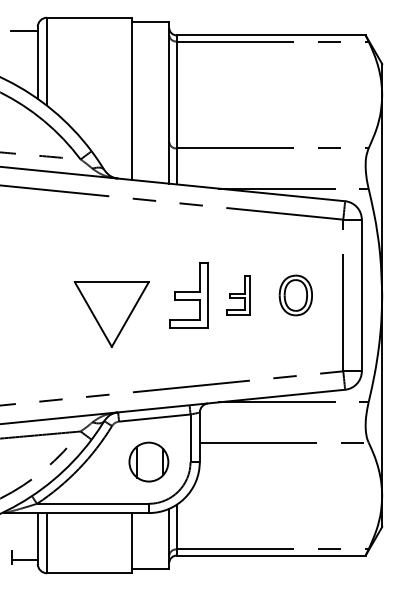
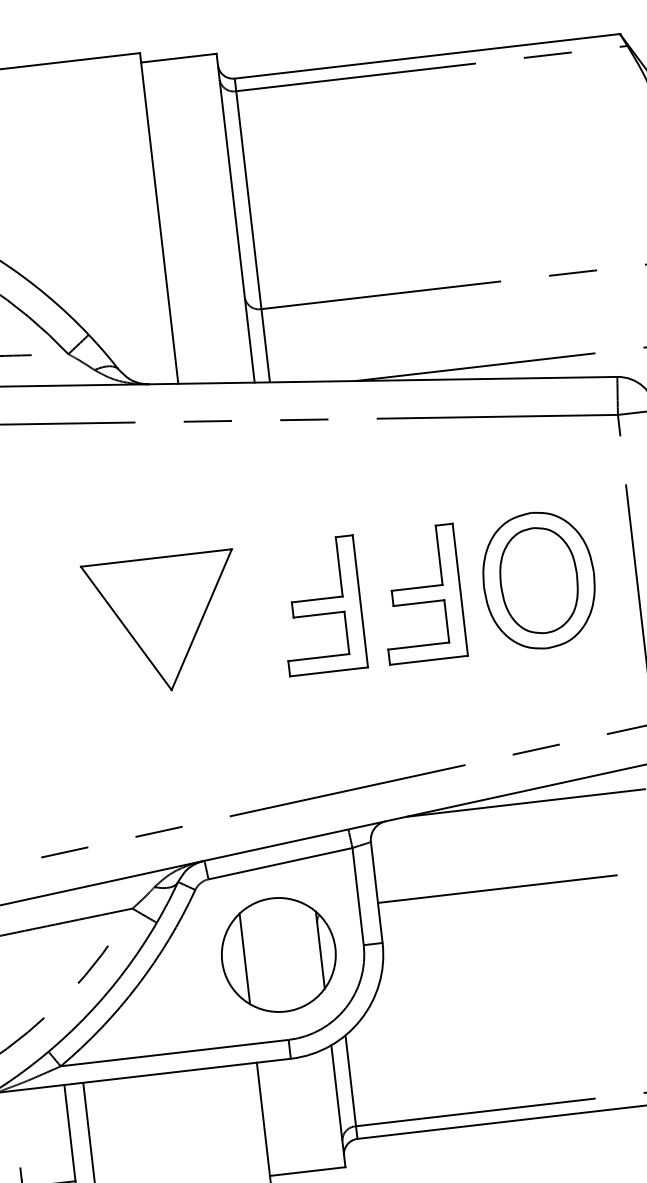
part: (237, 295) -> (420, 594), size x1.67
part: (295, 295) -> (538, 580), size x1.67
part: (111, 314) -> (163, 624), moved
part: (148, 461) -> (277, 953), size x1.43

